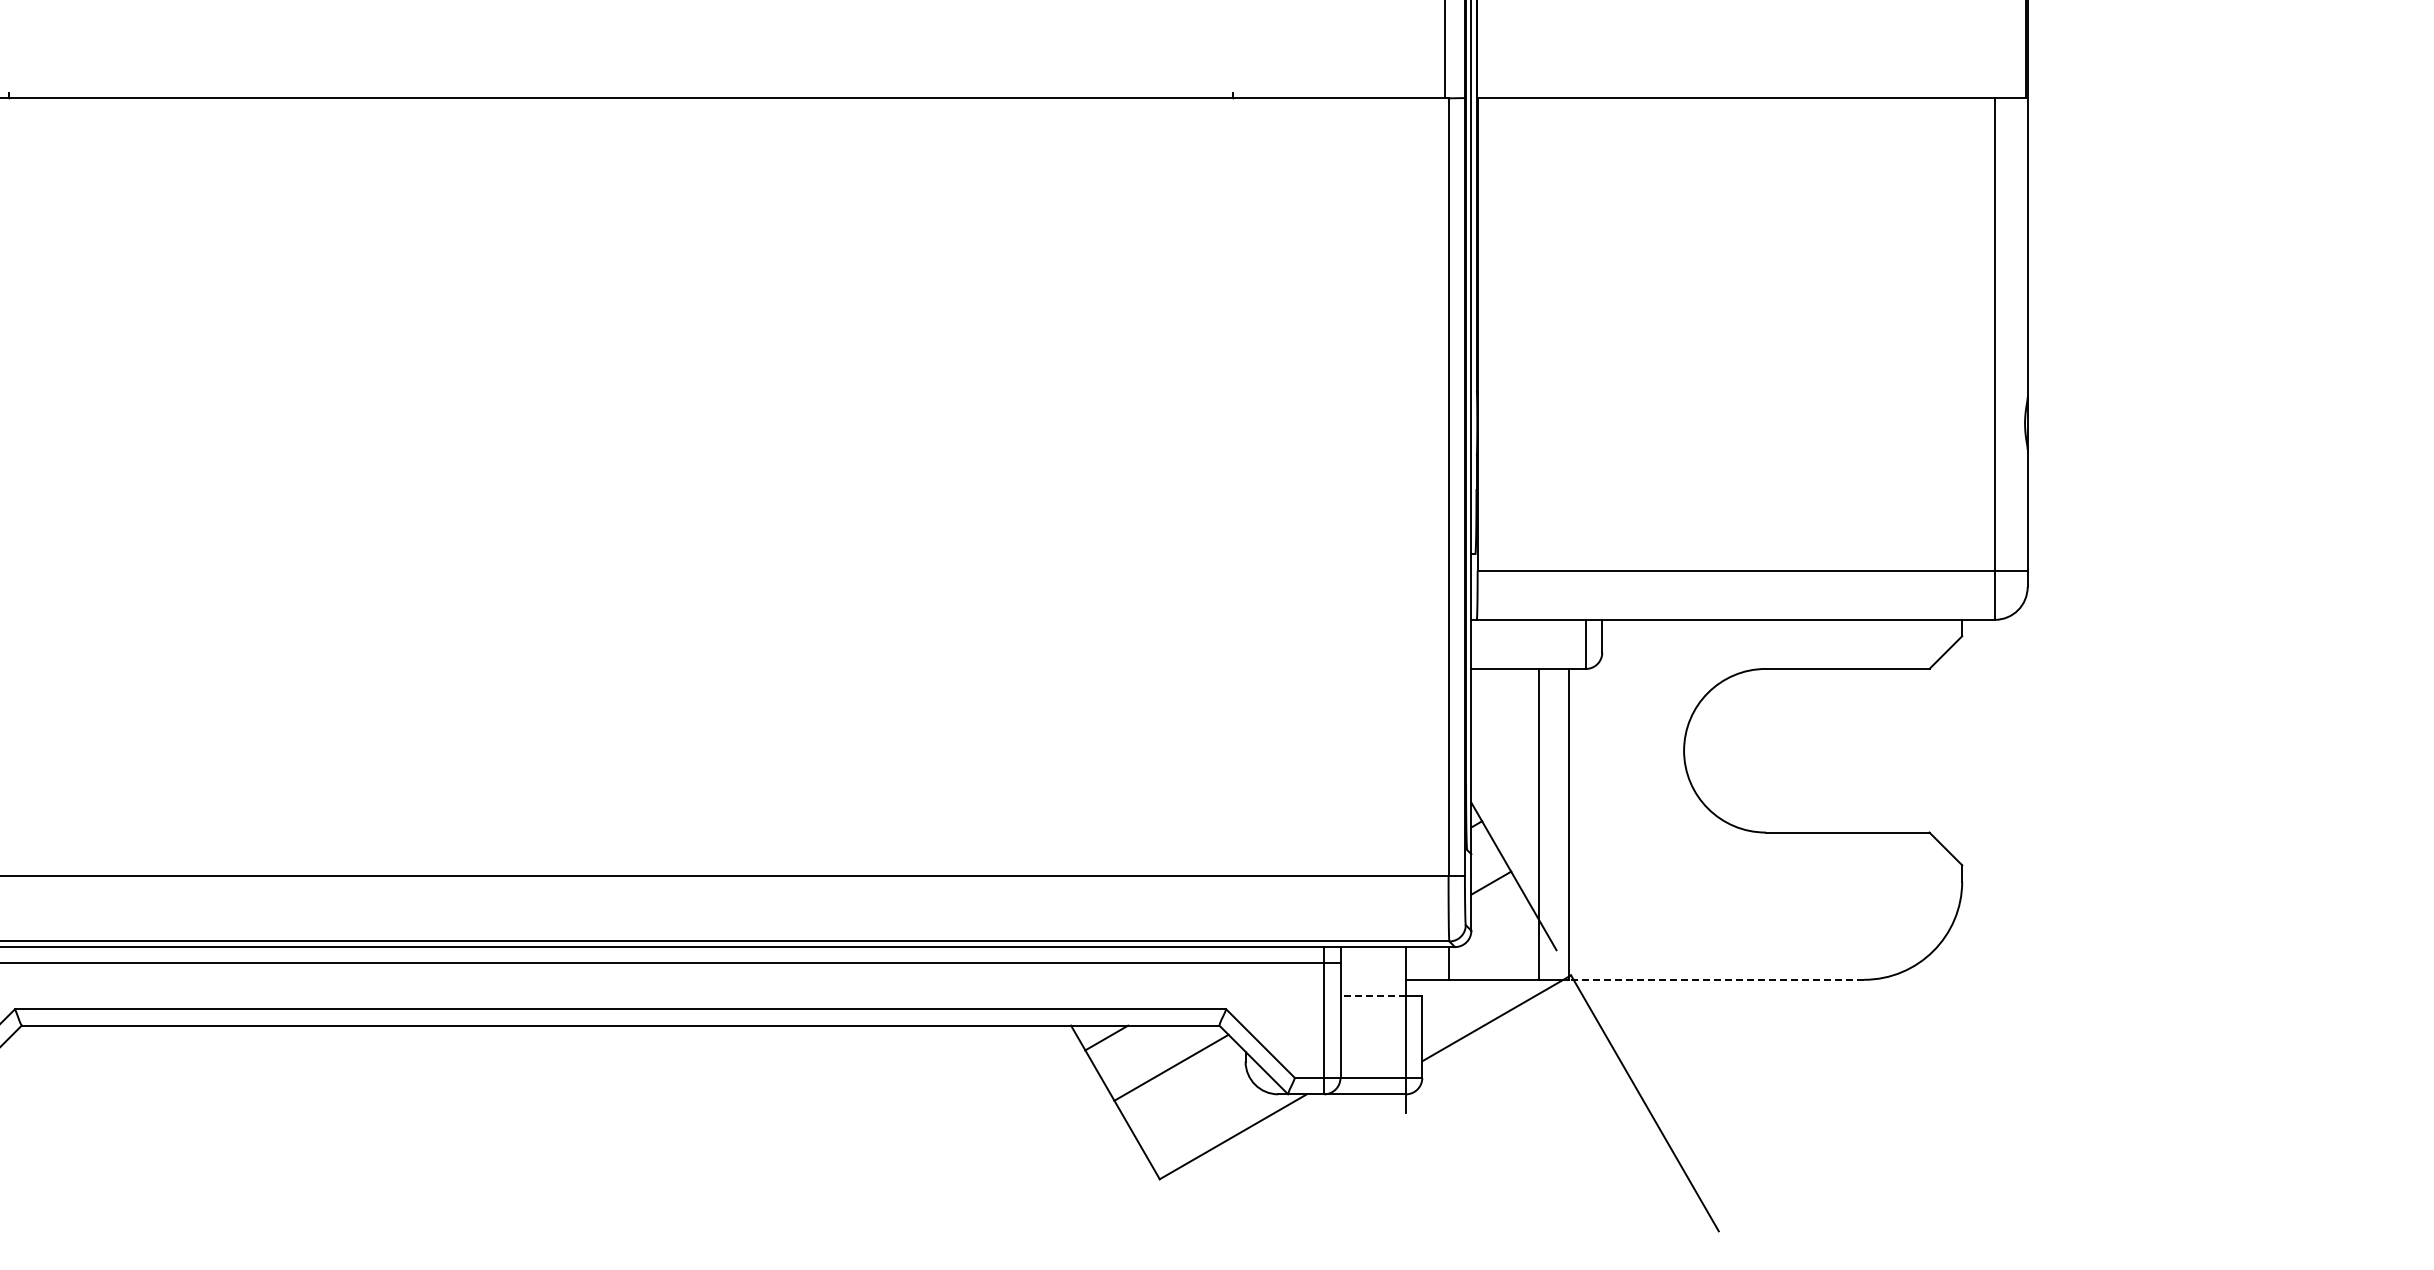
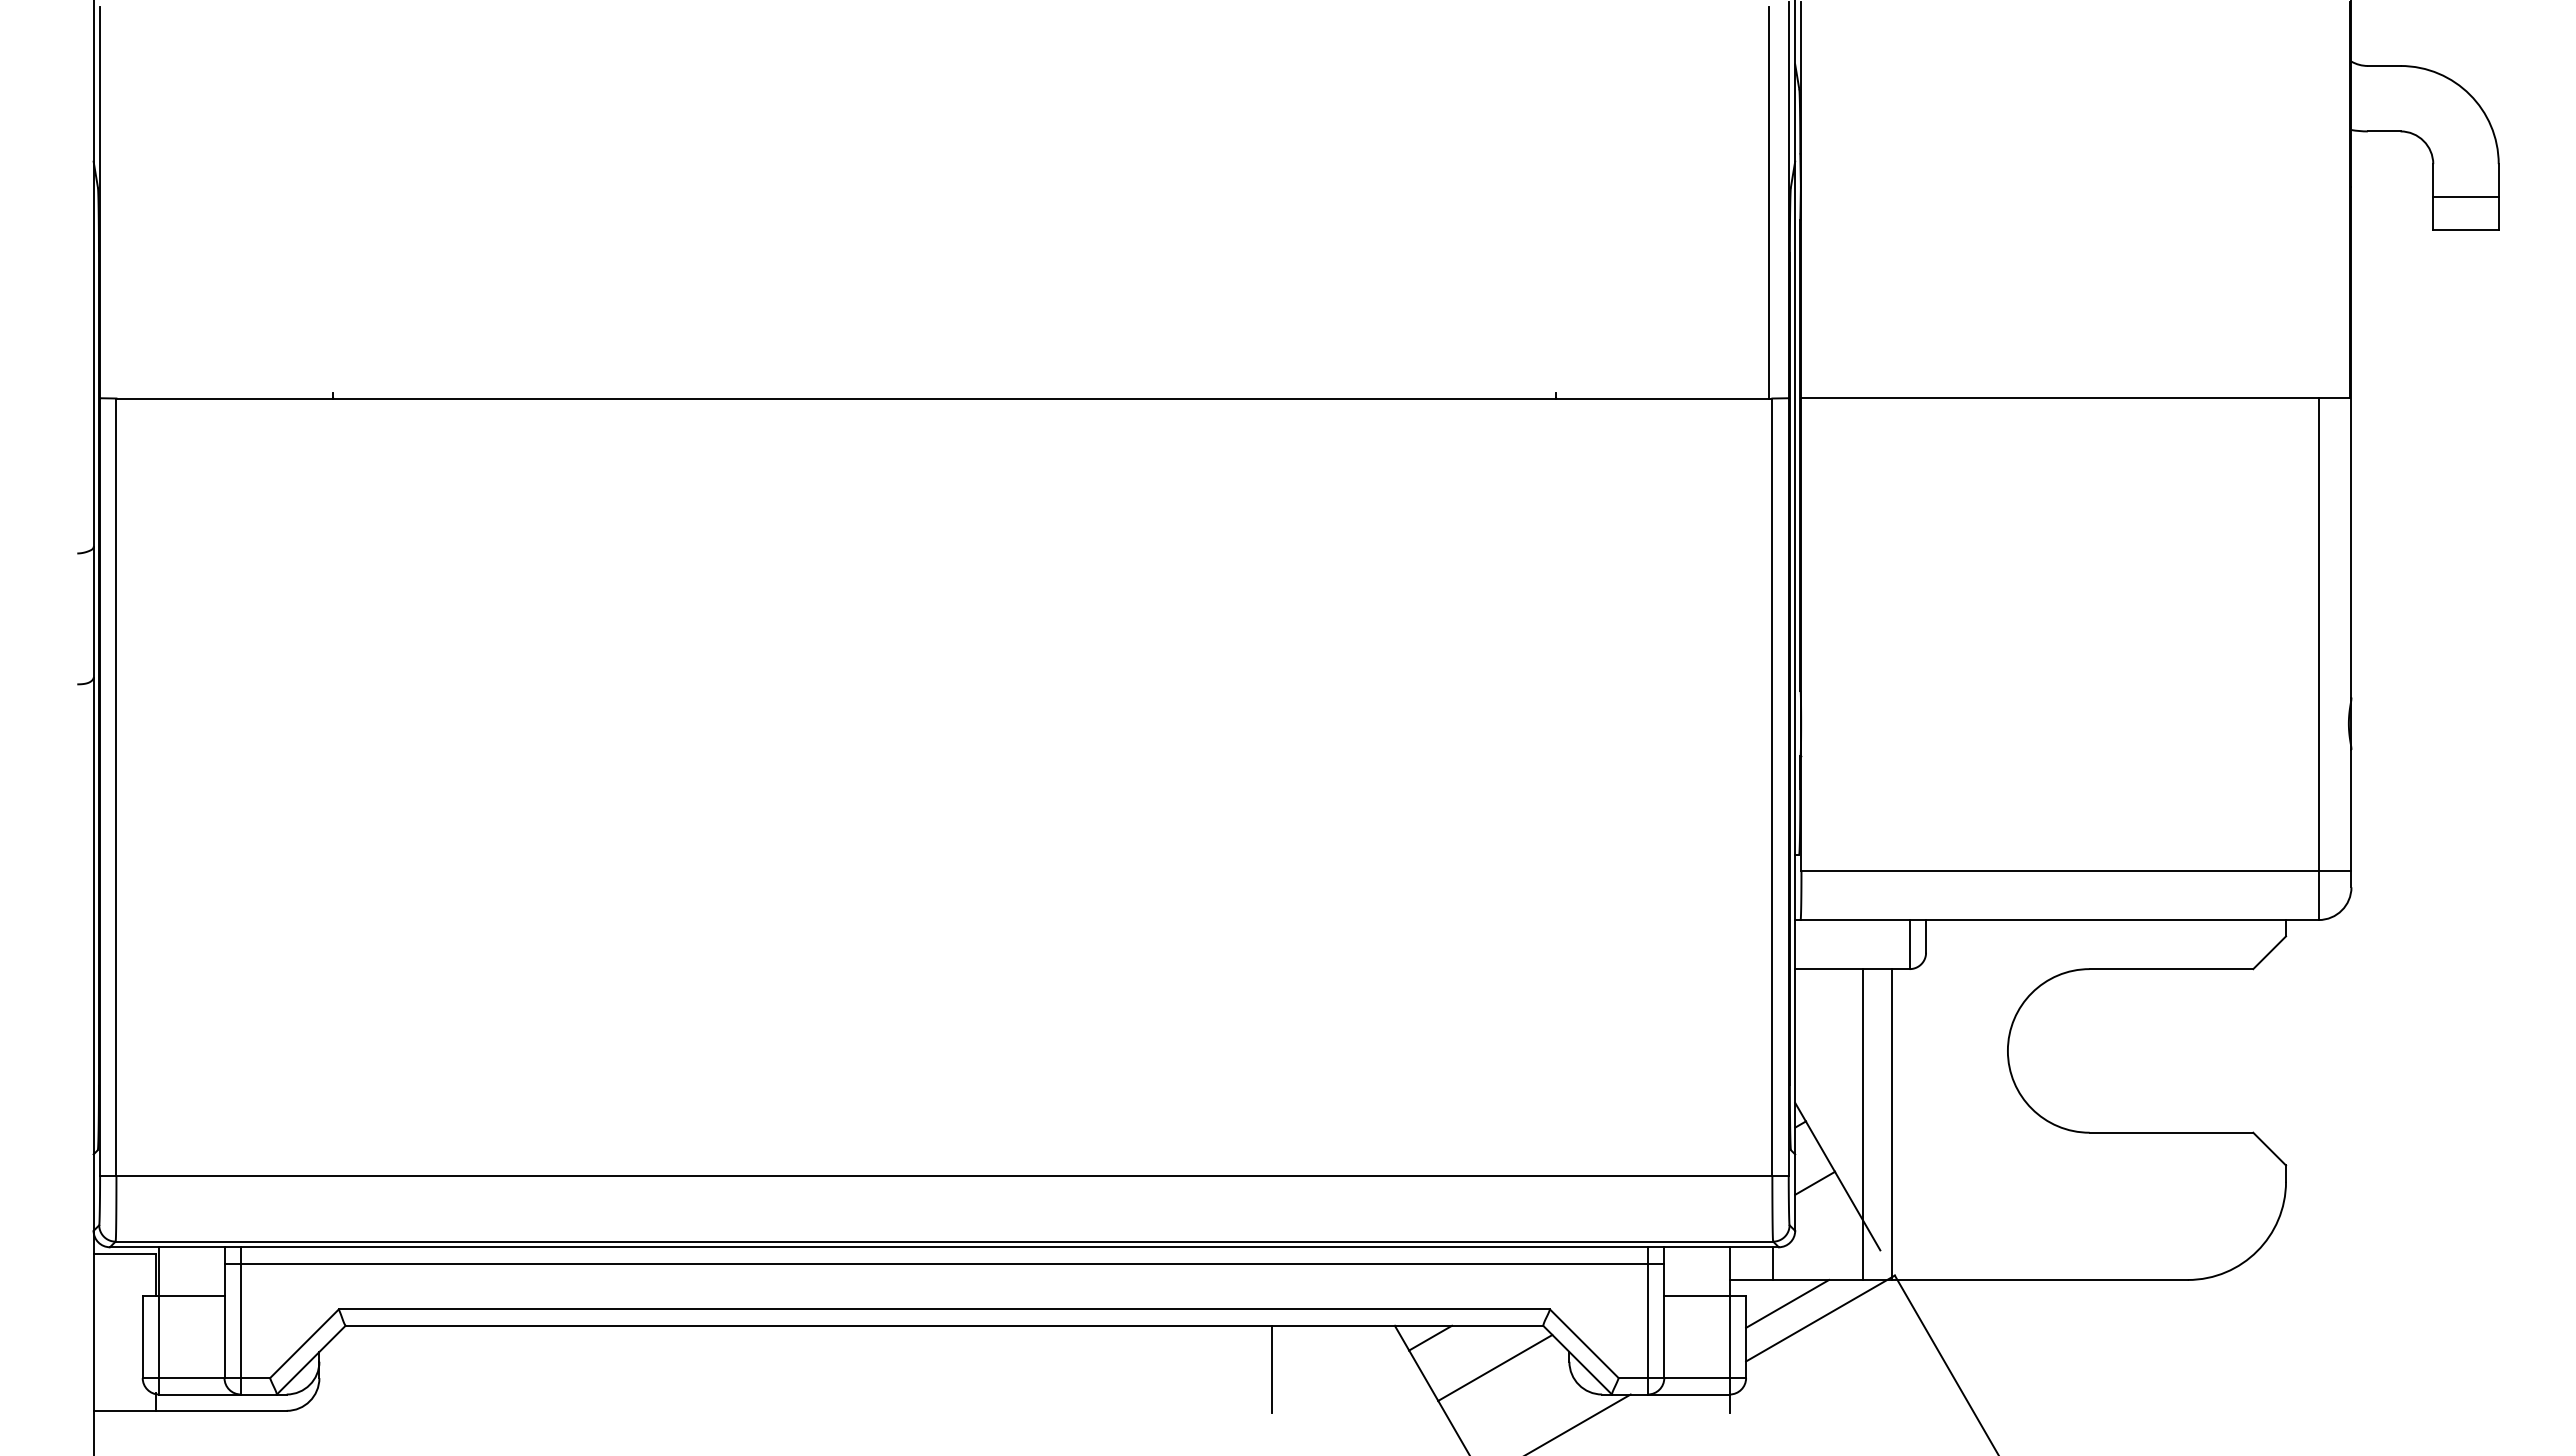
line: (1716, 979) -> (2040, 1279), dashed -> solid
line: (1373, 996) -> (1697, 1296), dashed -> solid
line: (1463, 1003) -> (1787, 1303), added
line: (947, 1069) -> (1271, 1369), added

